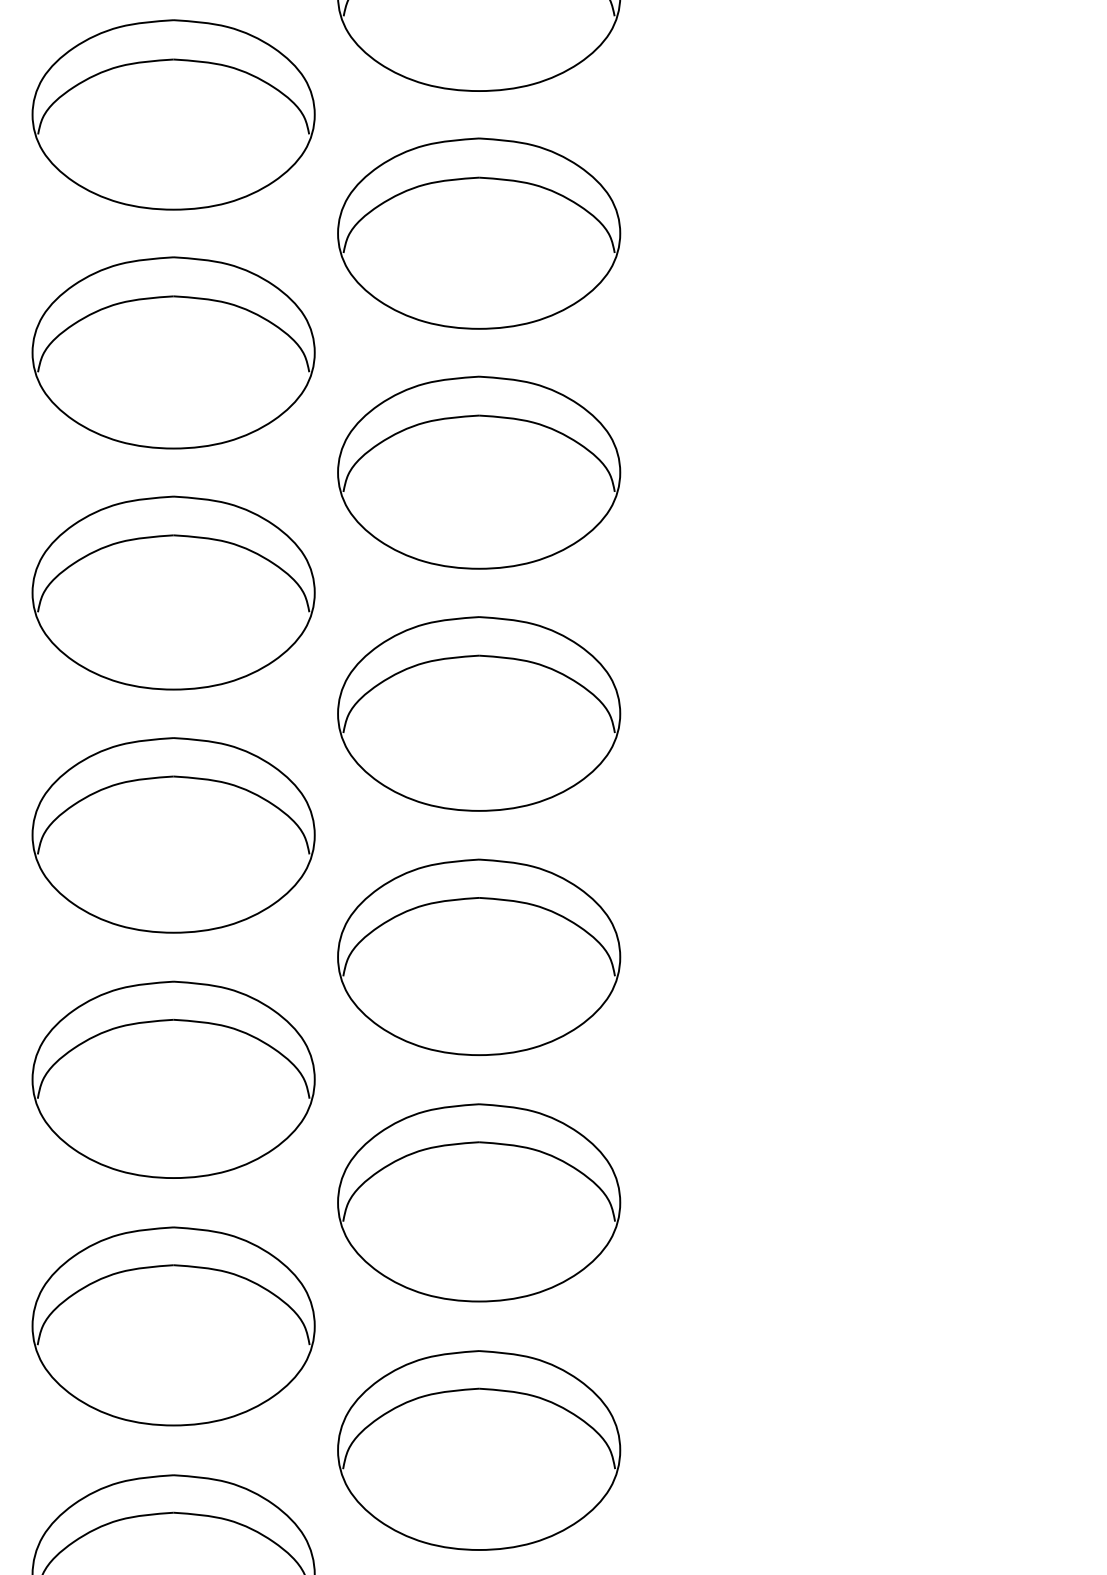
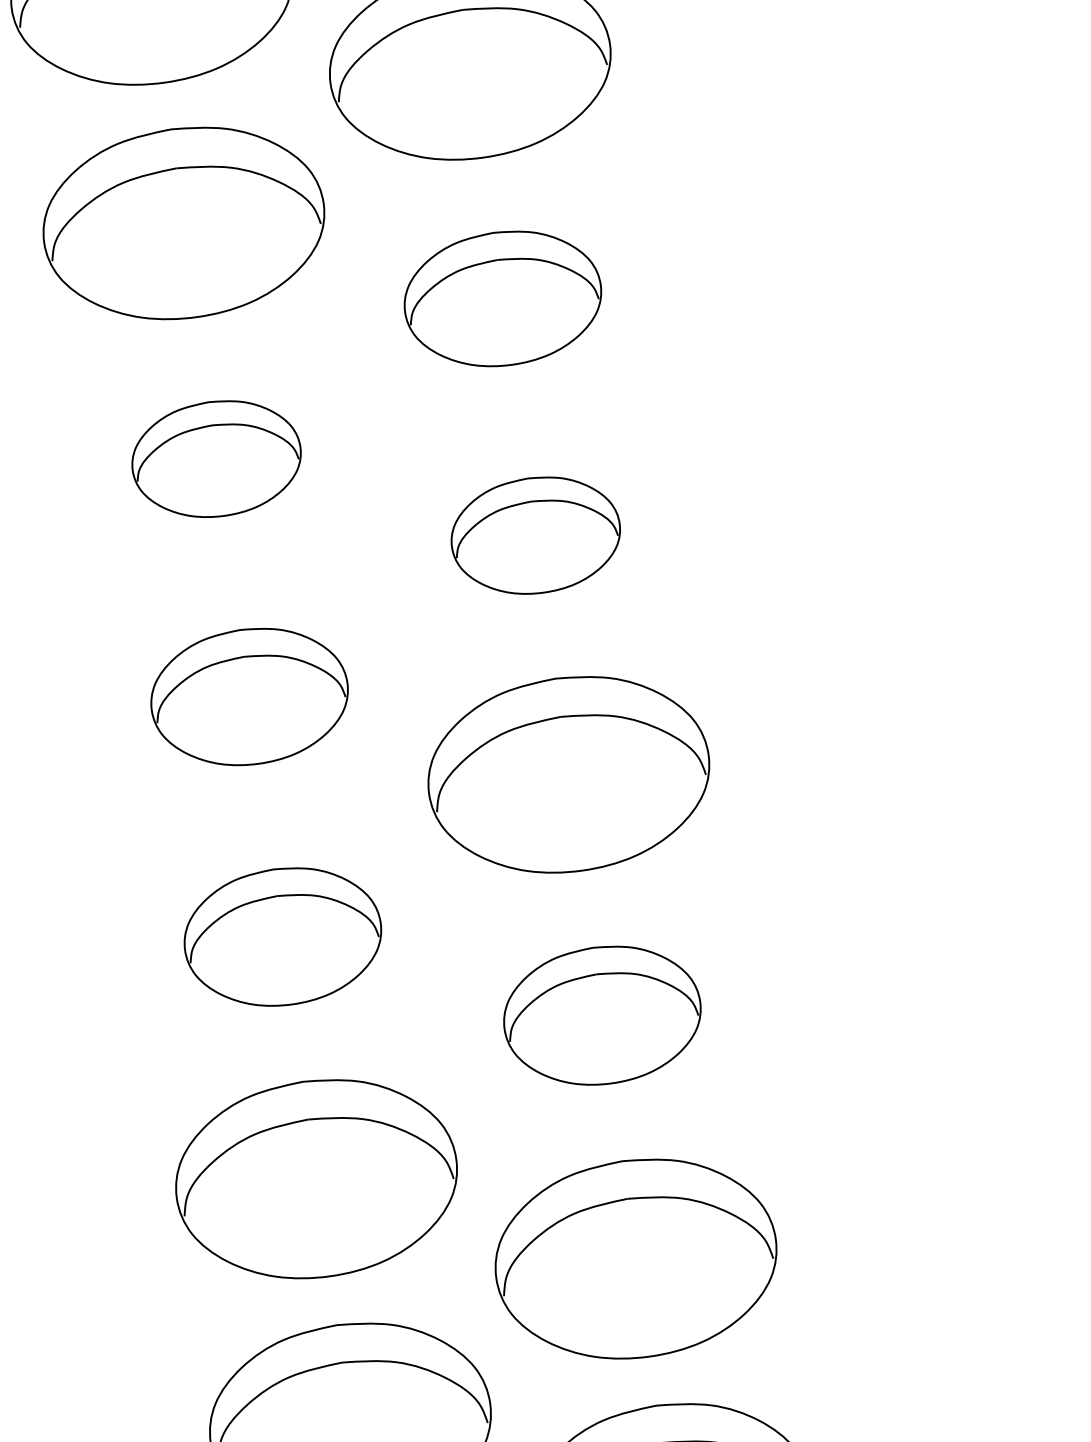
part: (479, 233) -> (503, 298), size x0.7
part: (173, 352) -> (216, 458), size x0.6
part: (479, 472) -> (536, 535), size x0.6
part: (173, 592) -> (249, 696), size x0.7
part: (173, 835) -> (282, 937), size x0.7
part: (479, 956) -> (602, 1014), size x0.7

